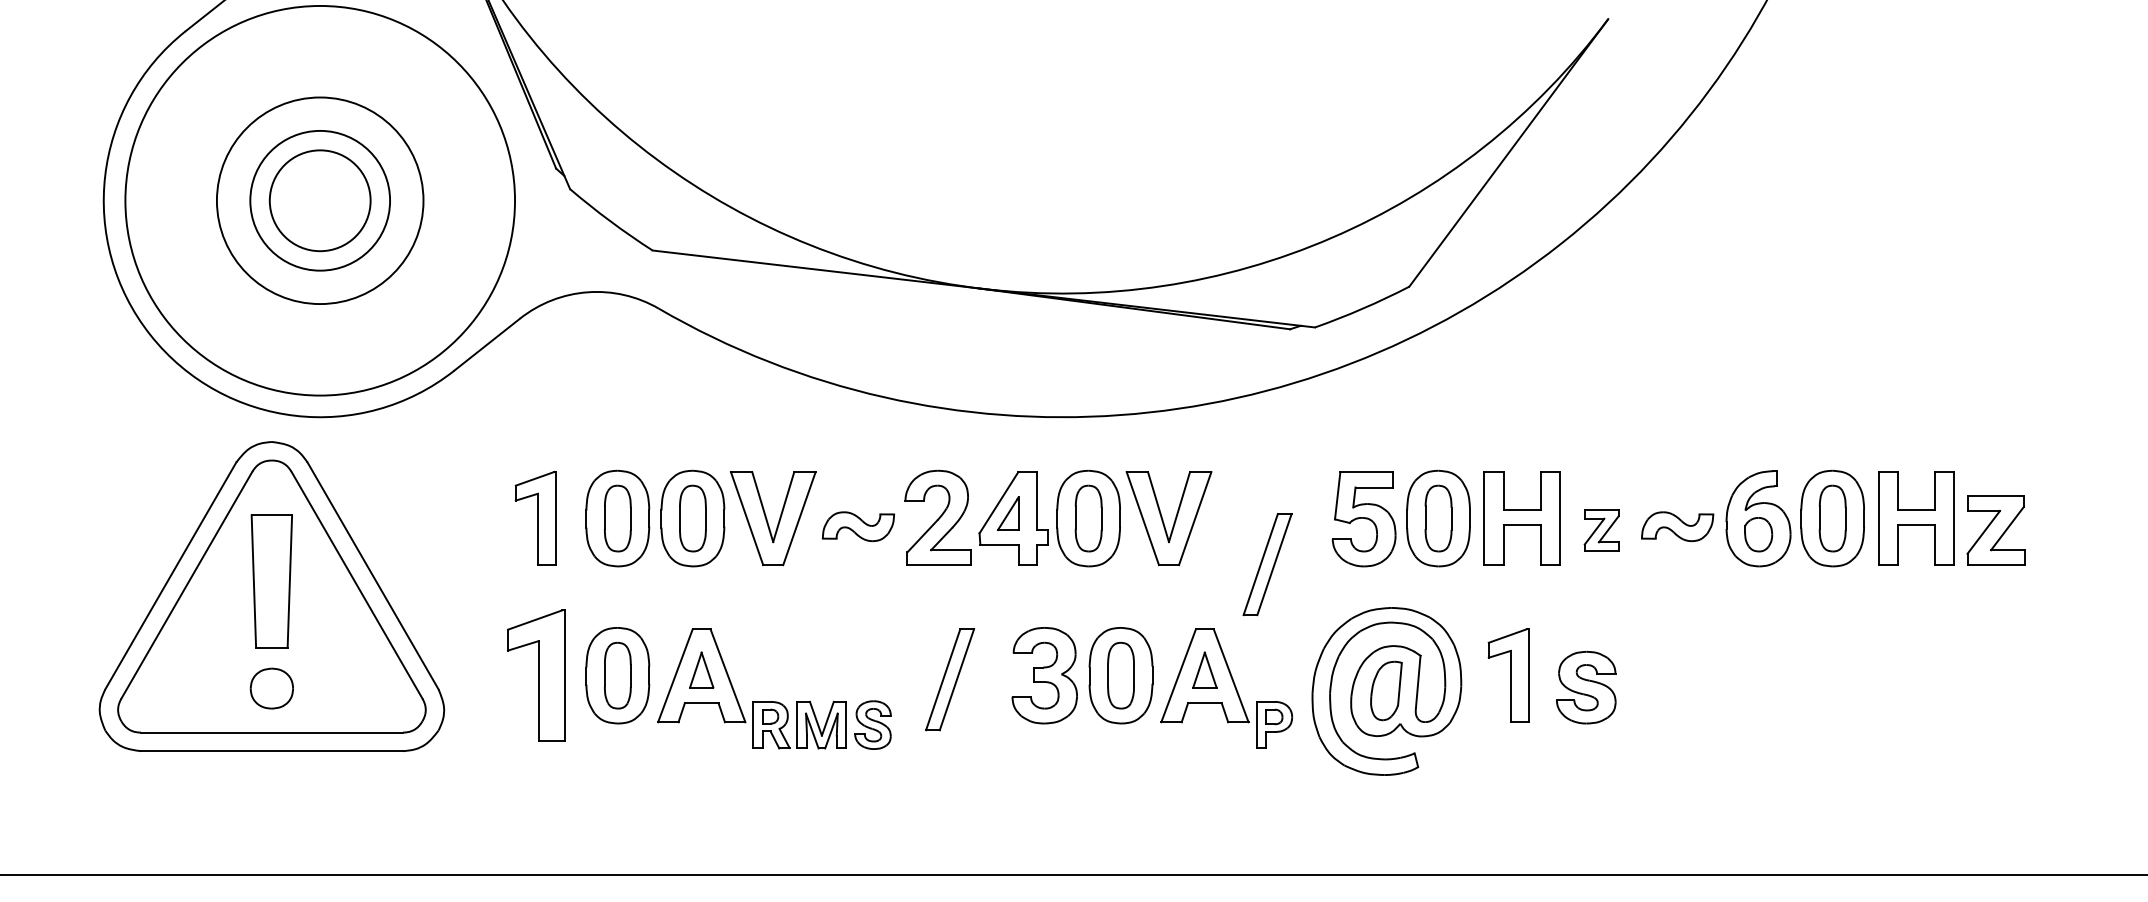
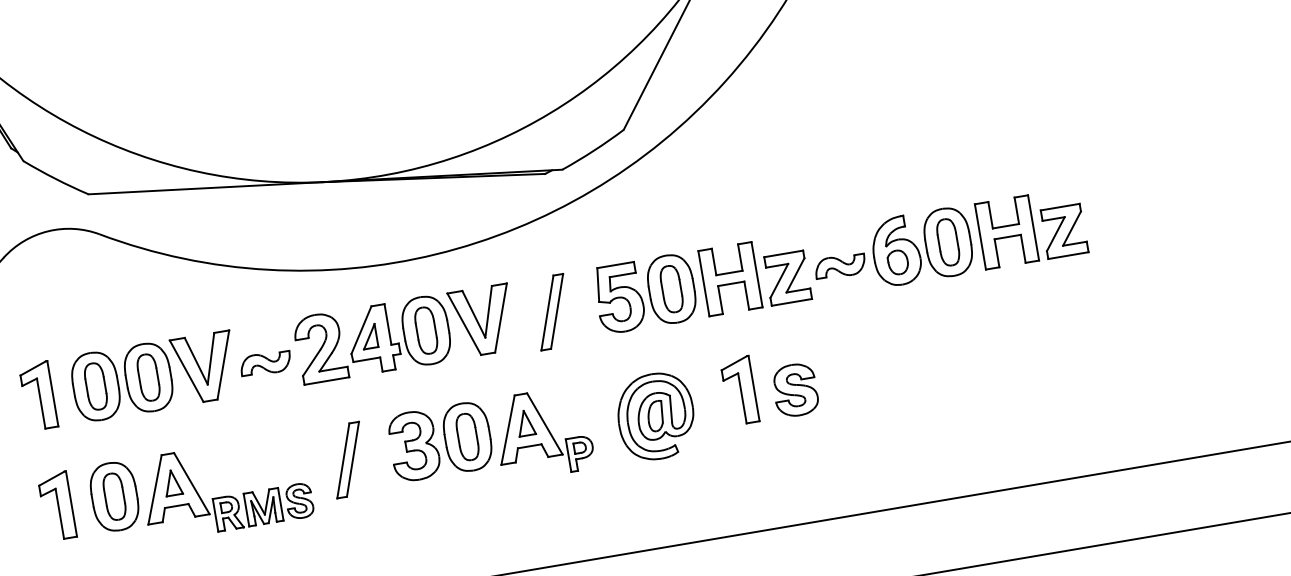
part: (1601, 530) -> (787, 278), size x1.67
part: (1267, 564) -> (552, 312), moved
part: (535, 675) -> (56, 506), size x0.71
part: (1387, 691) -> (656, 416), size x0.71

